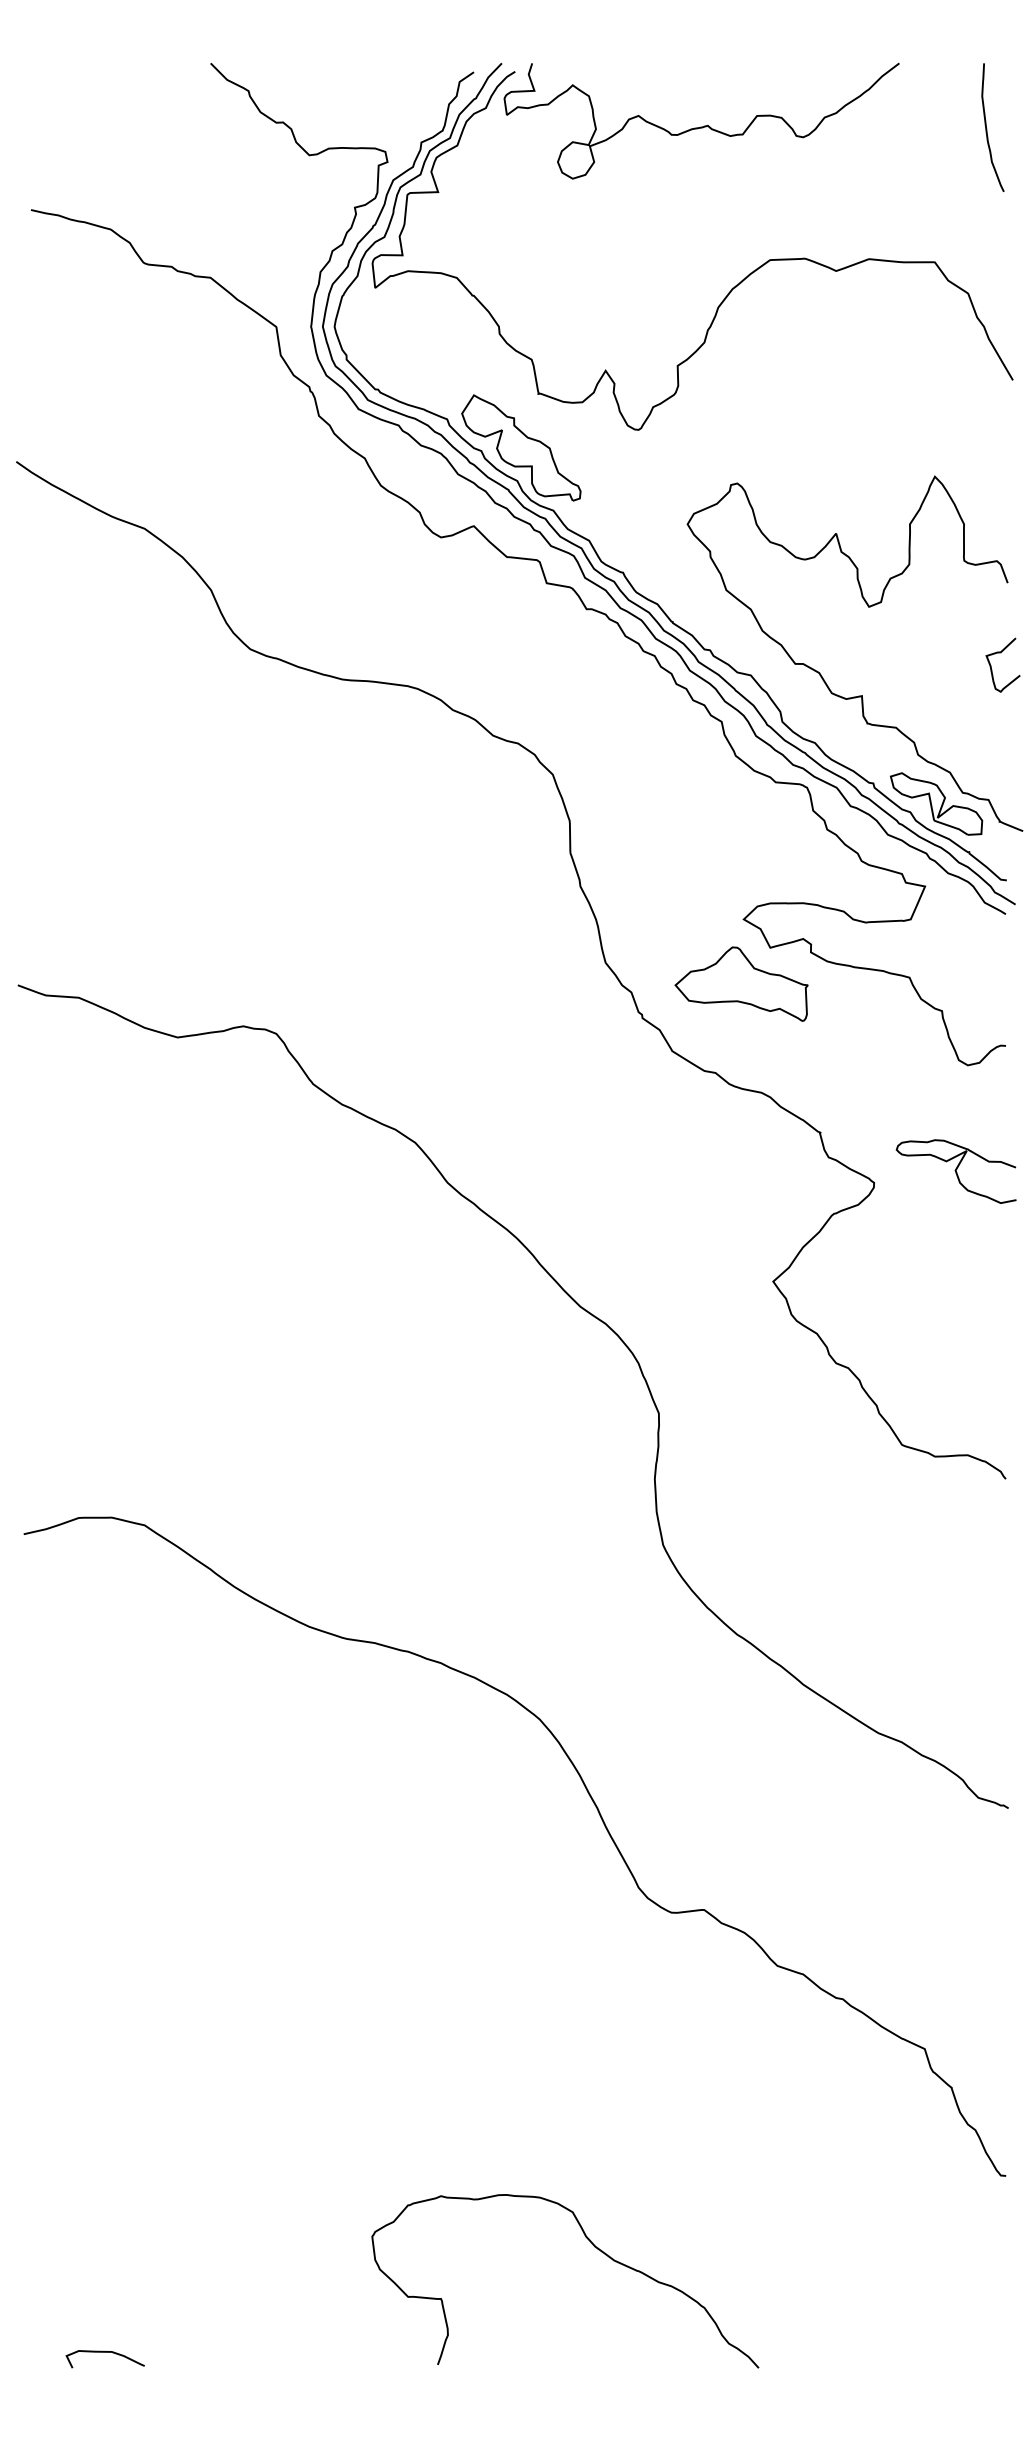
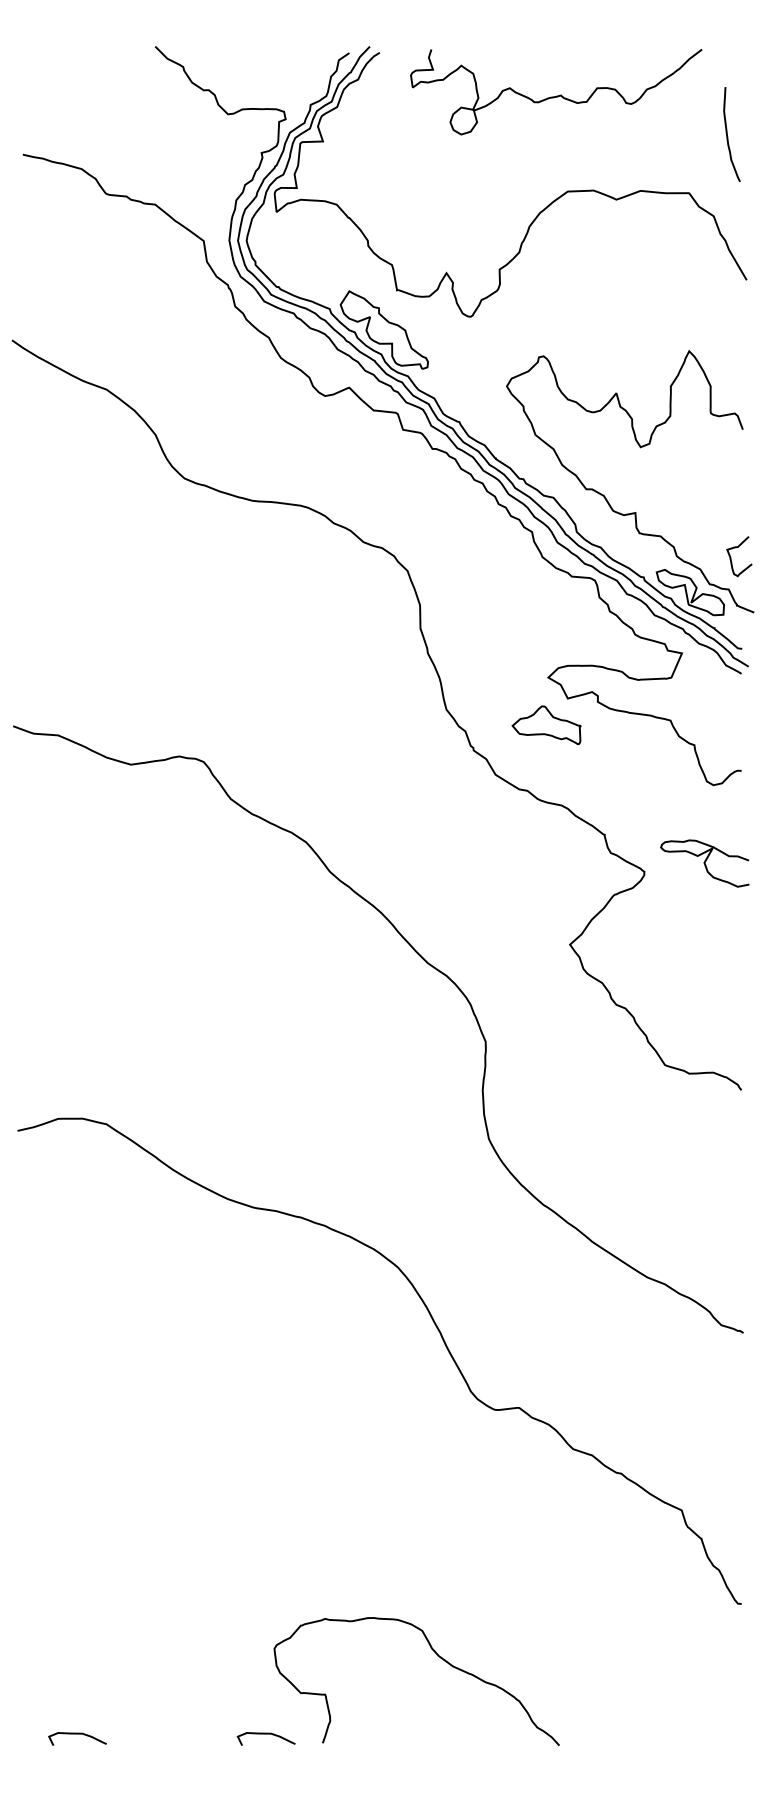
curve: (704, 125) -> (558, 95), moved
curve: (987, 128) -> (727, 135), moved
curve: (991, 665) -> (730, 556), moved
part: (741, 983) -> (546, 724), size x0.7
curve: (360, 2352) -> (265, 1734), added

